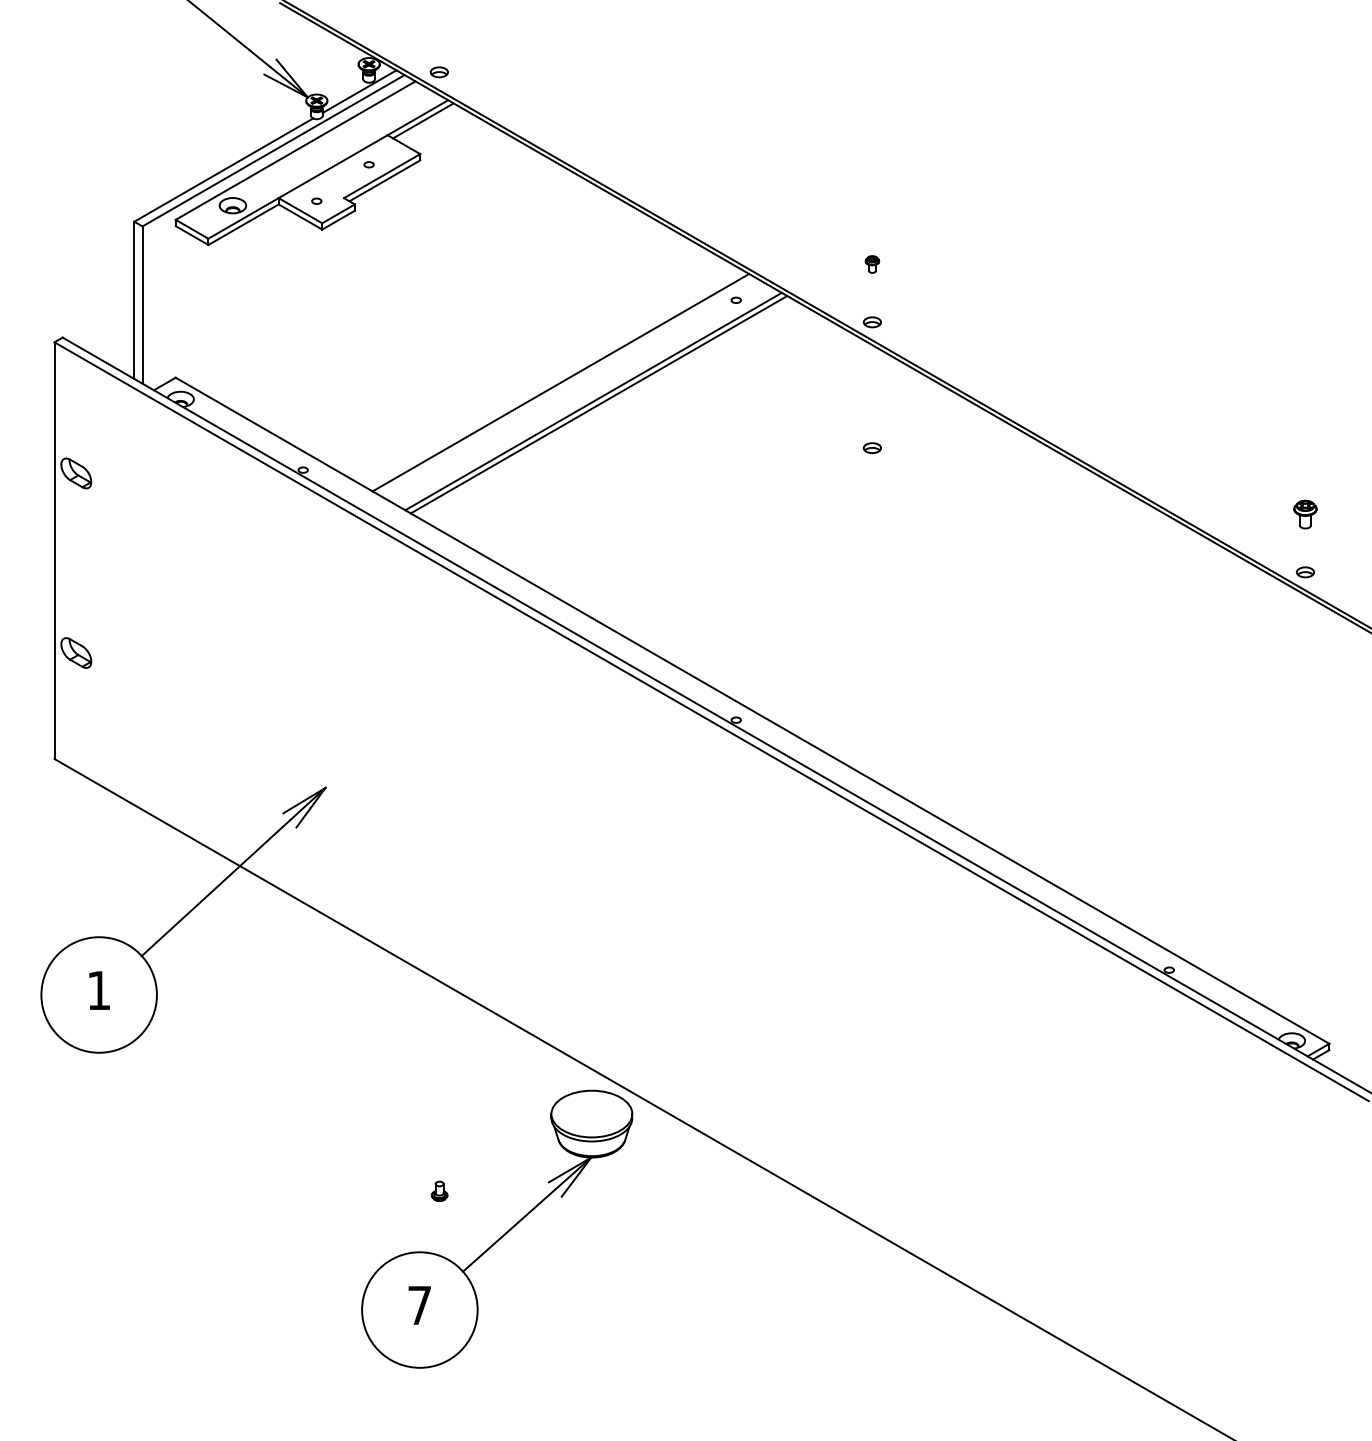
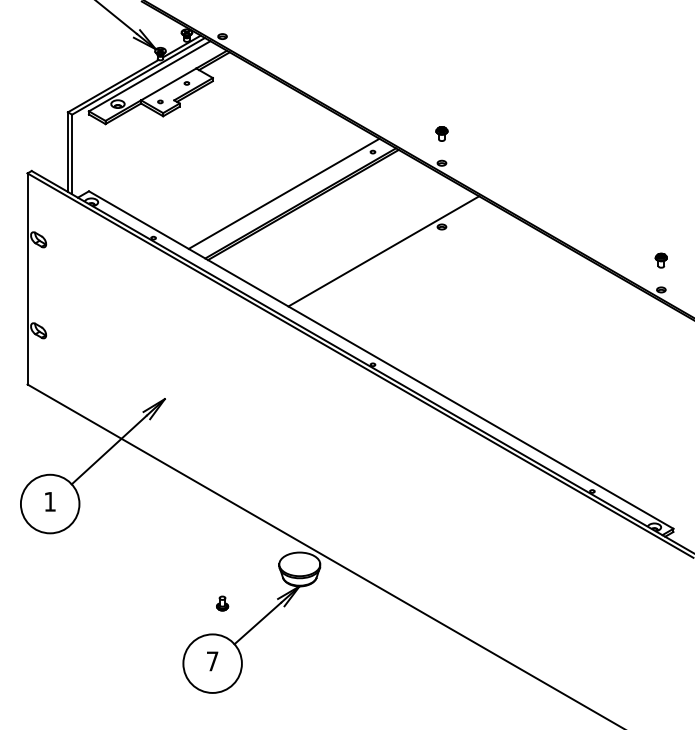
part: (871, 263) -> (441, 133), size x1.67
line: (757, 496) -> (383, 251), added
part: (439, 1191) -> (222, 603), size x1.43

